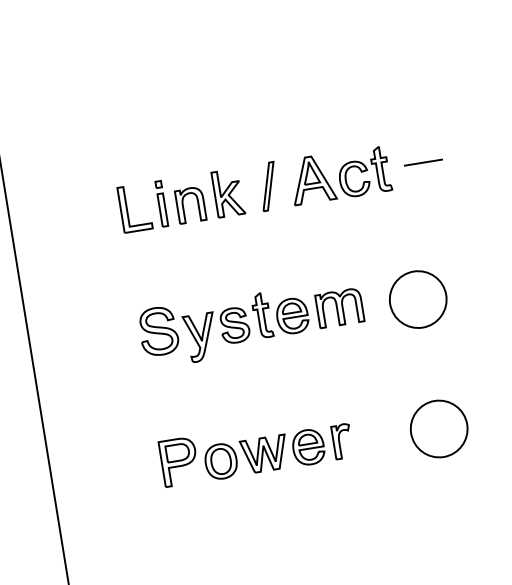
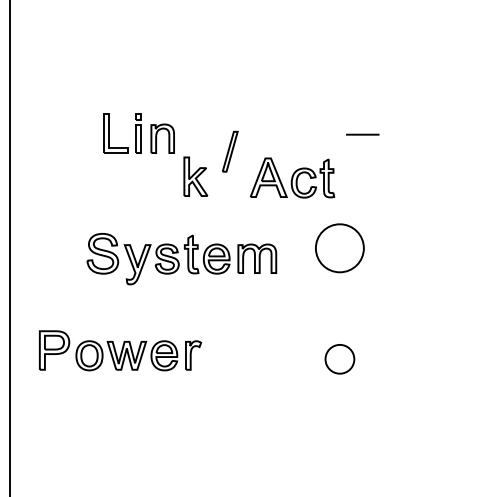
part: (340, 174) -> (292, 177), moved
part: (268, 186) -> (230, 151), moved
part: (227, 192) -> (195, 176), moved
part: (251, 323) -> (181, 259), moved
part: (438, 429) -> (339, 359), size x0.6
part: (256, 449) -> (120, 350), moved

